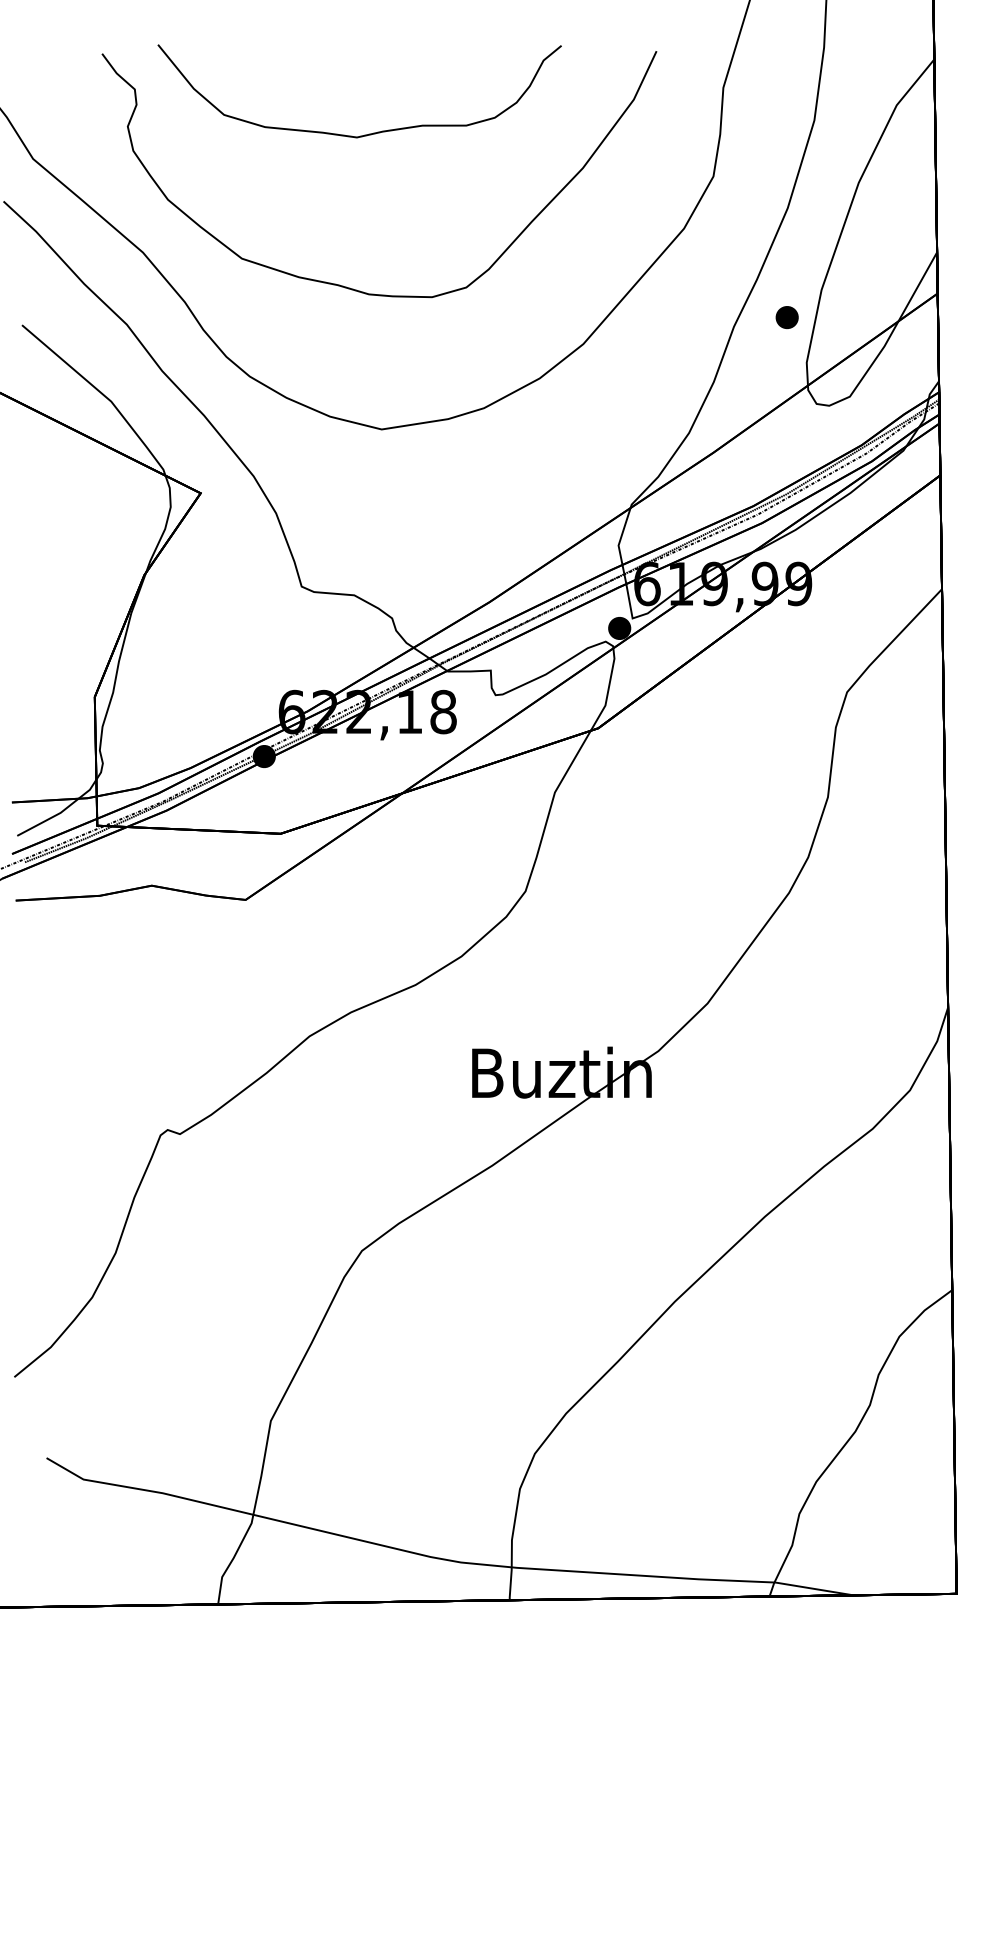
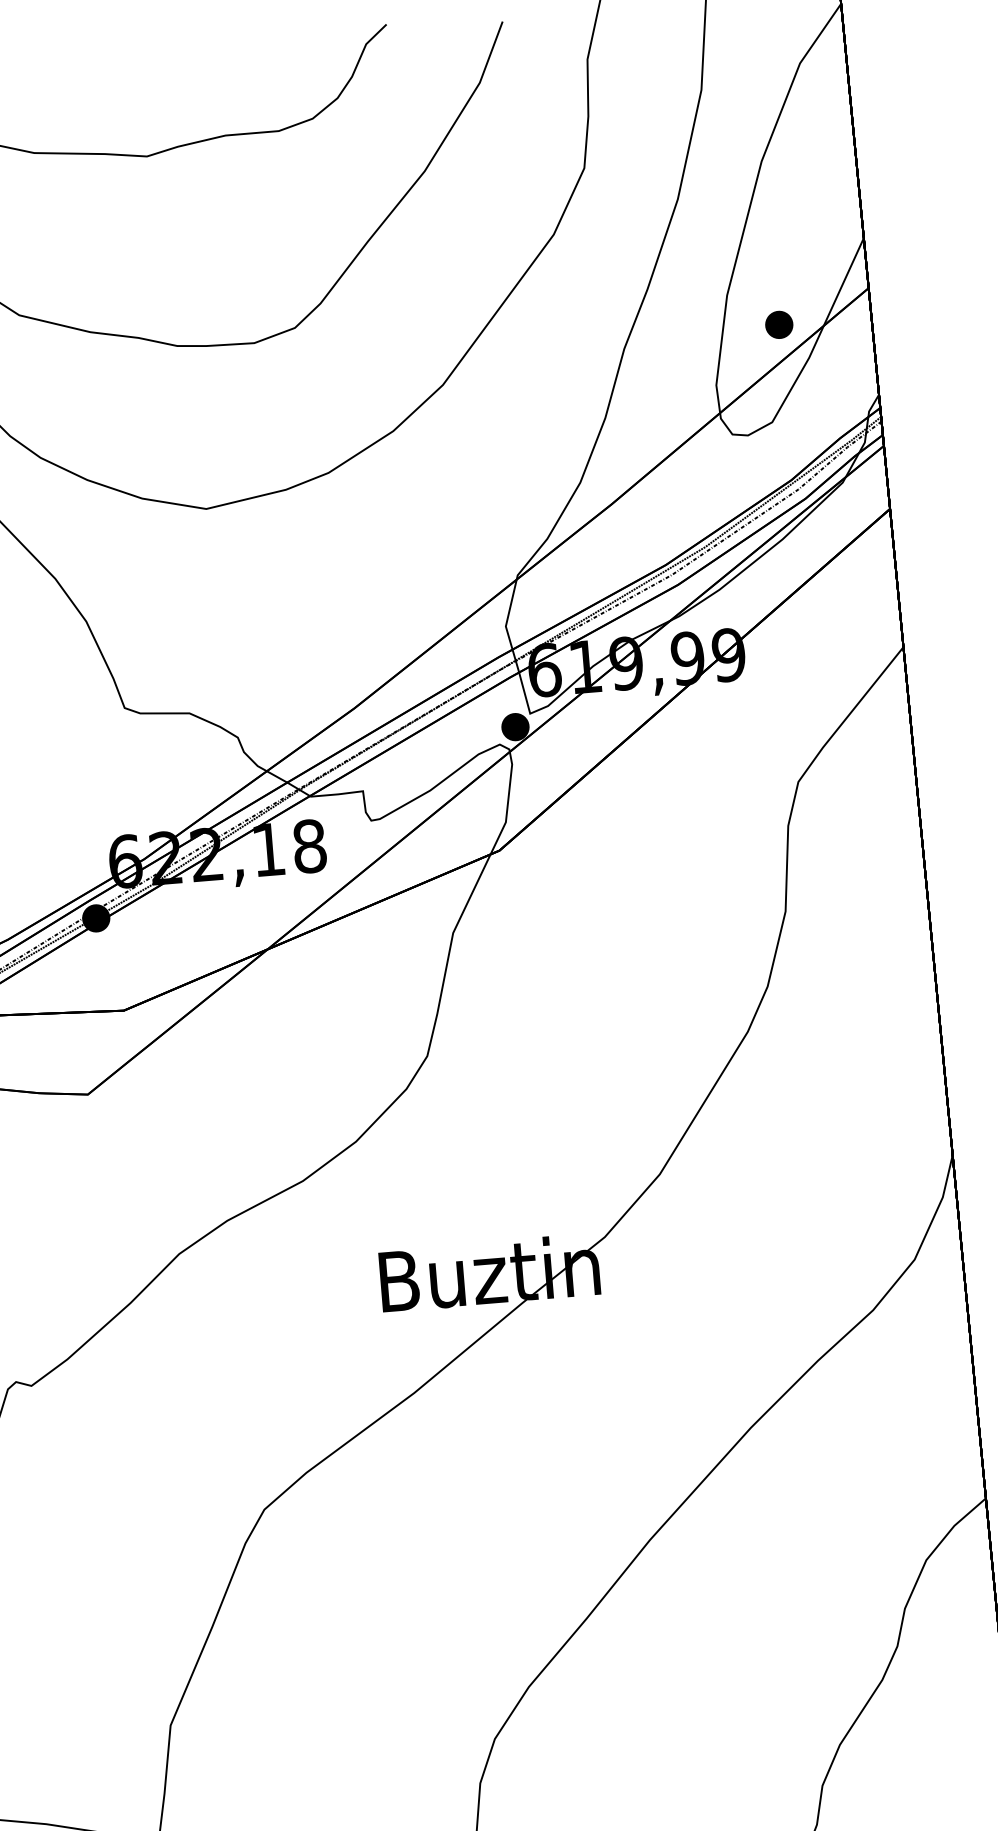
part: (786, 317) -> (778, 324), moved

